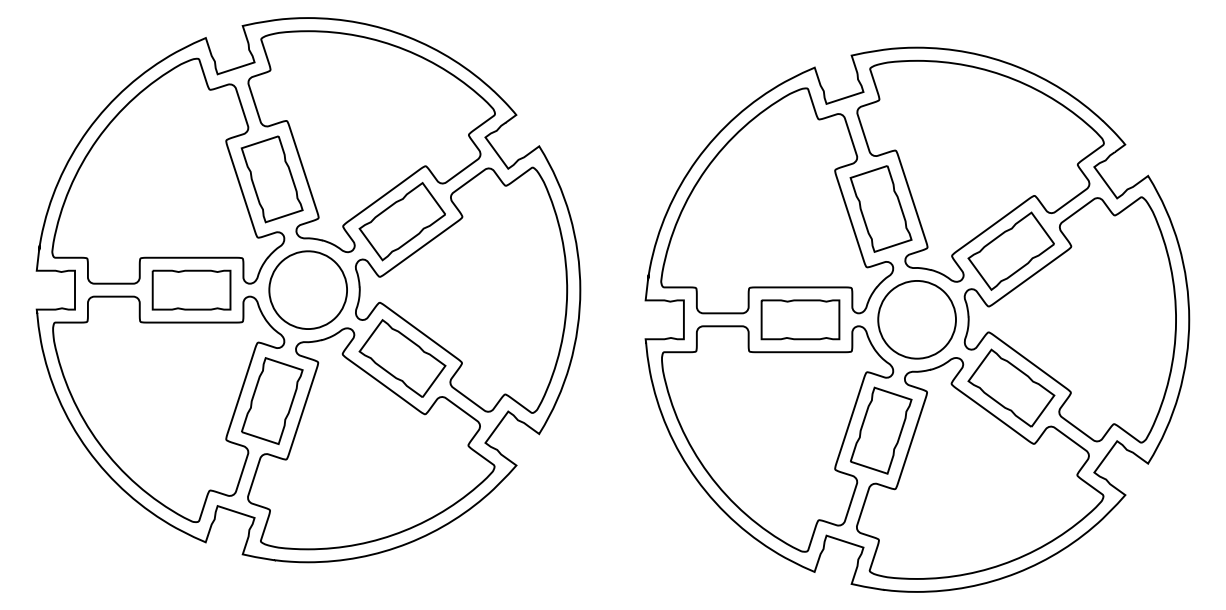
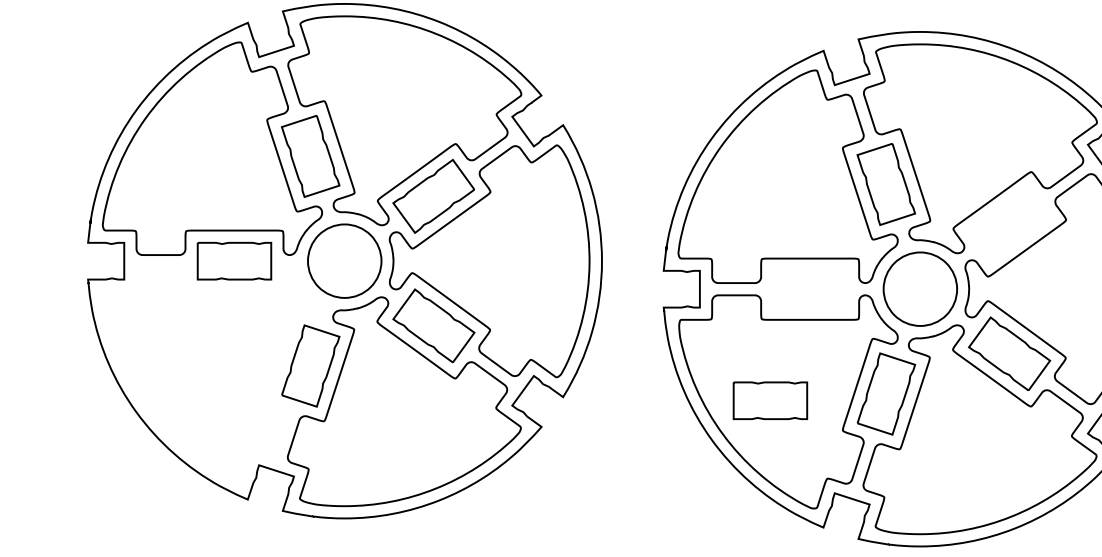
part: (1010, 250) -> (1008, 223), removed
part: (800, 319) -> (770, 400), moved
part: (168, 408) -> (212, 373), removed

